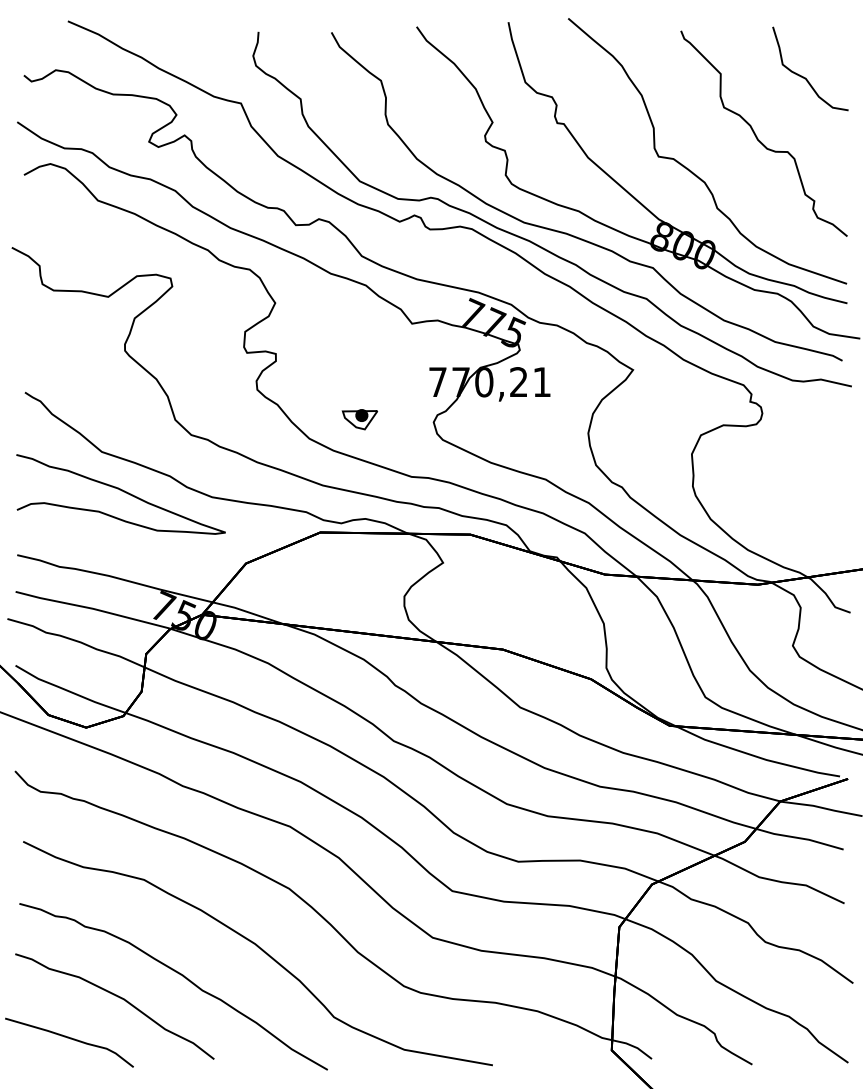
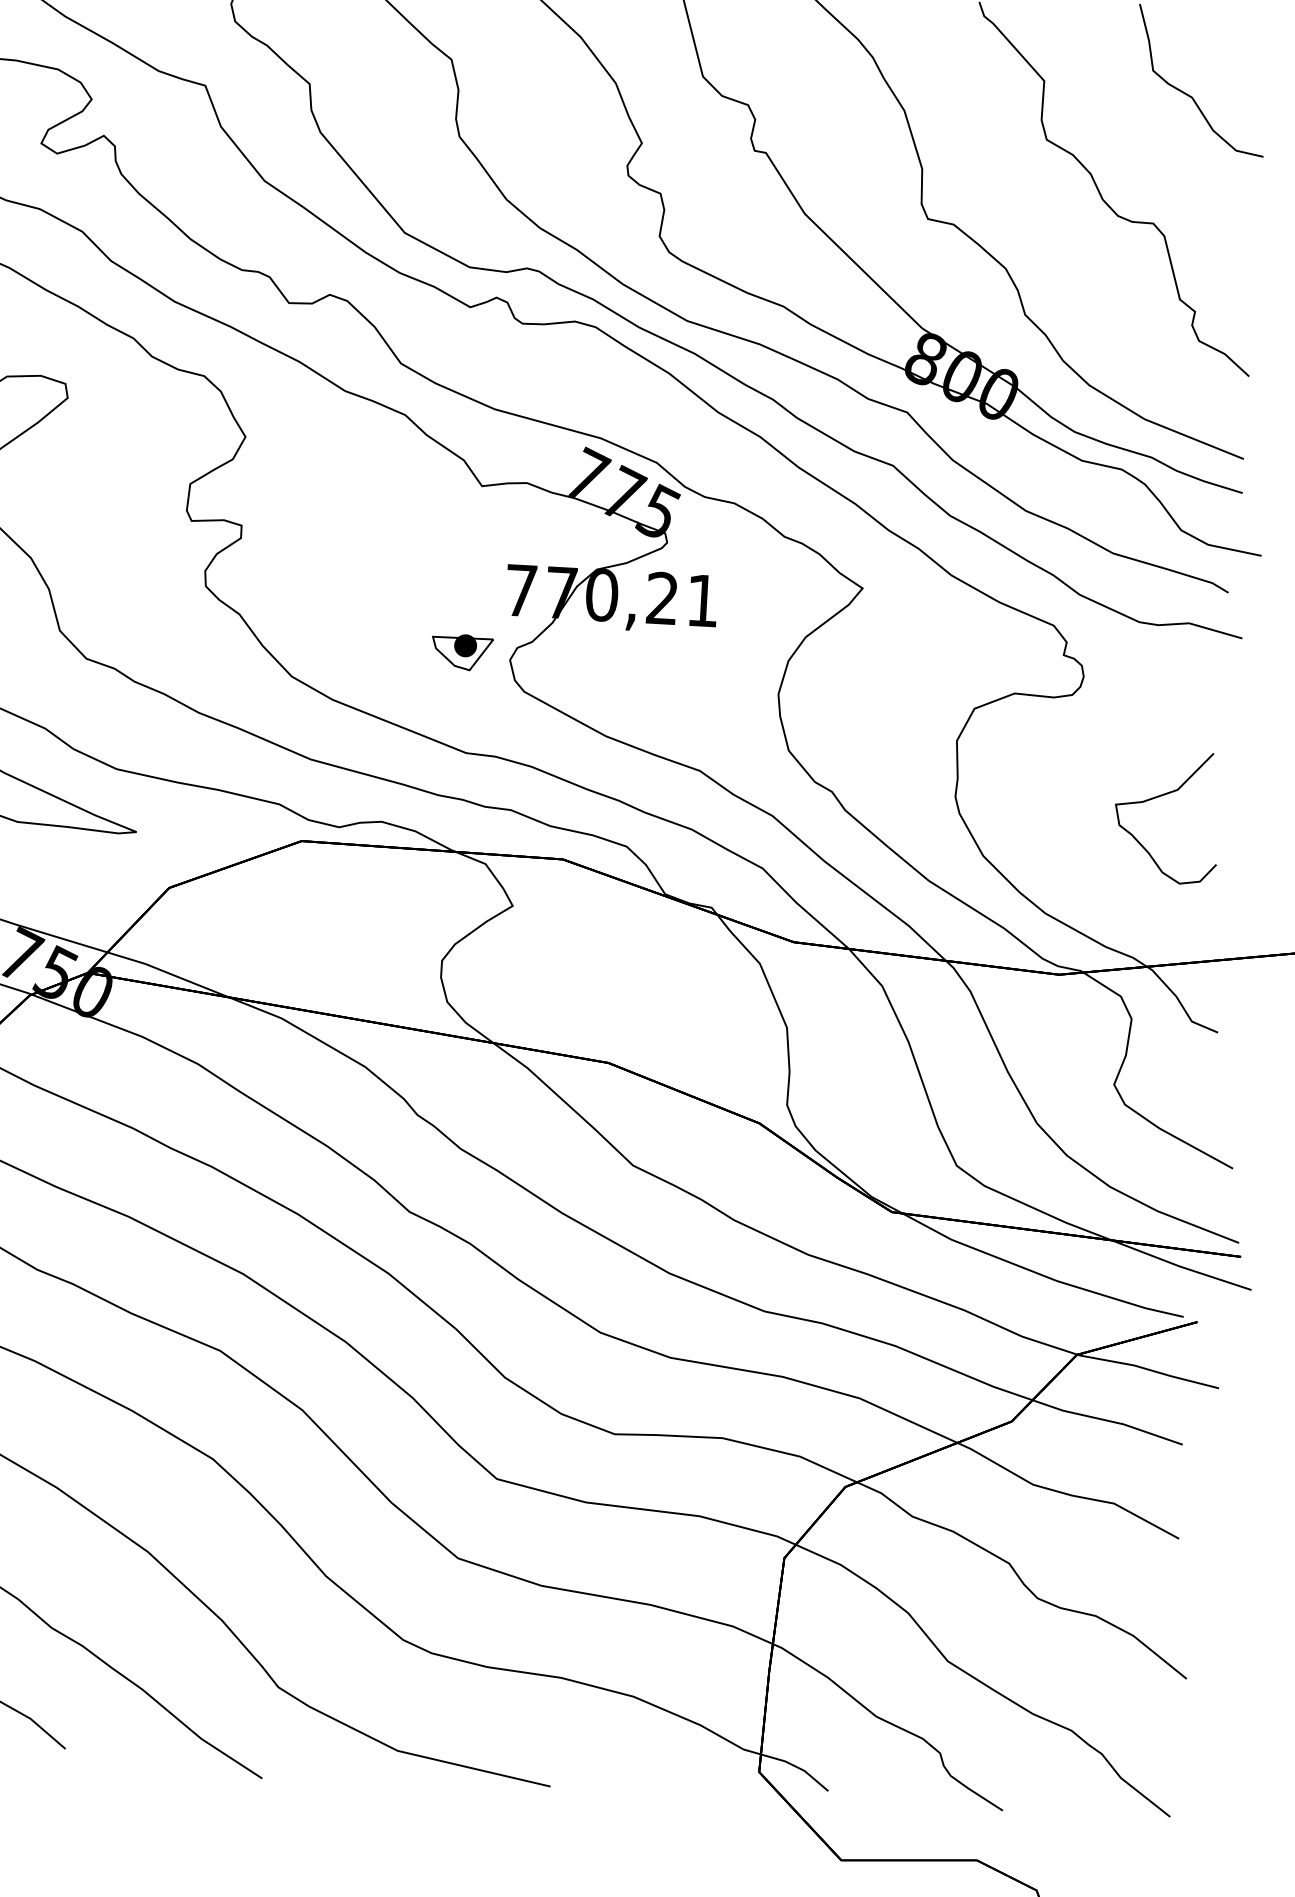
part: (359, 419) -> (461, 652), moved
curve: (812, 479) -> (1164, 796), added

